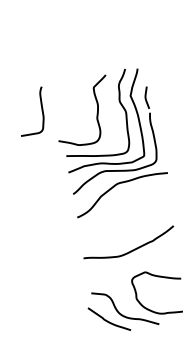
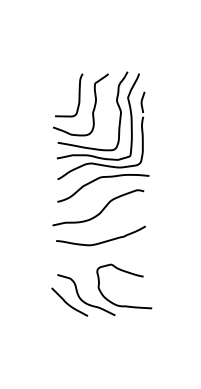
curve: (41, 110) -> (78, 95), moved
curve: (125, 215) -> (102, 208), added

